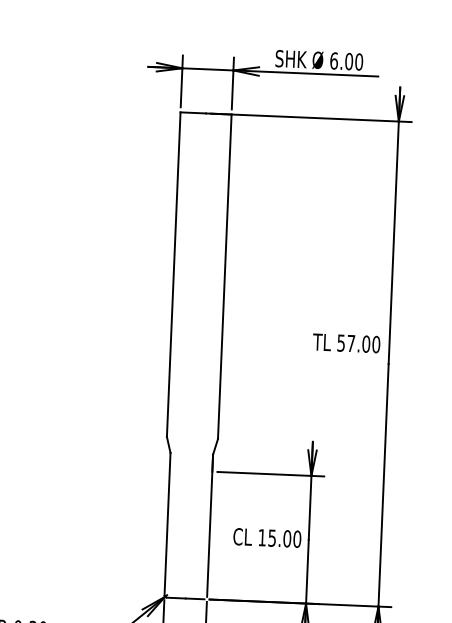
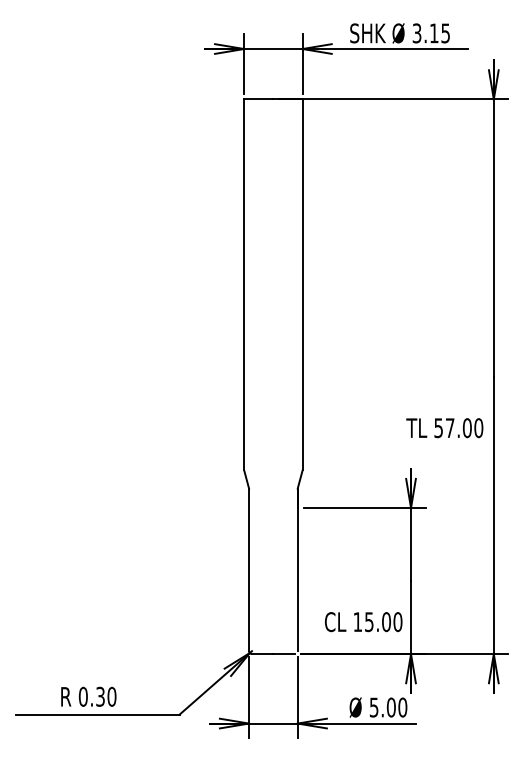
text: (346, 61) -> (431, 33), 6.00 -> 3.15
text: (346, 343) -> (444, 428), moved
text: (267, 538) -> (363, 622), moved

